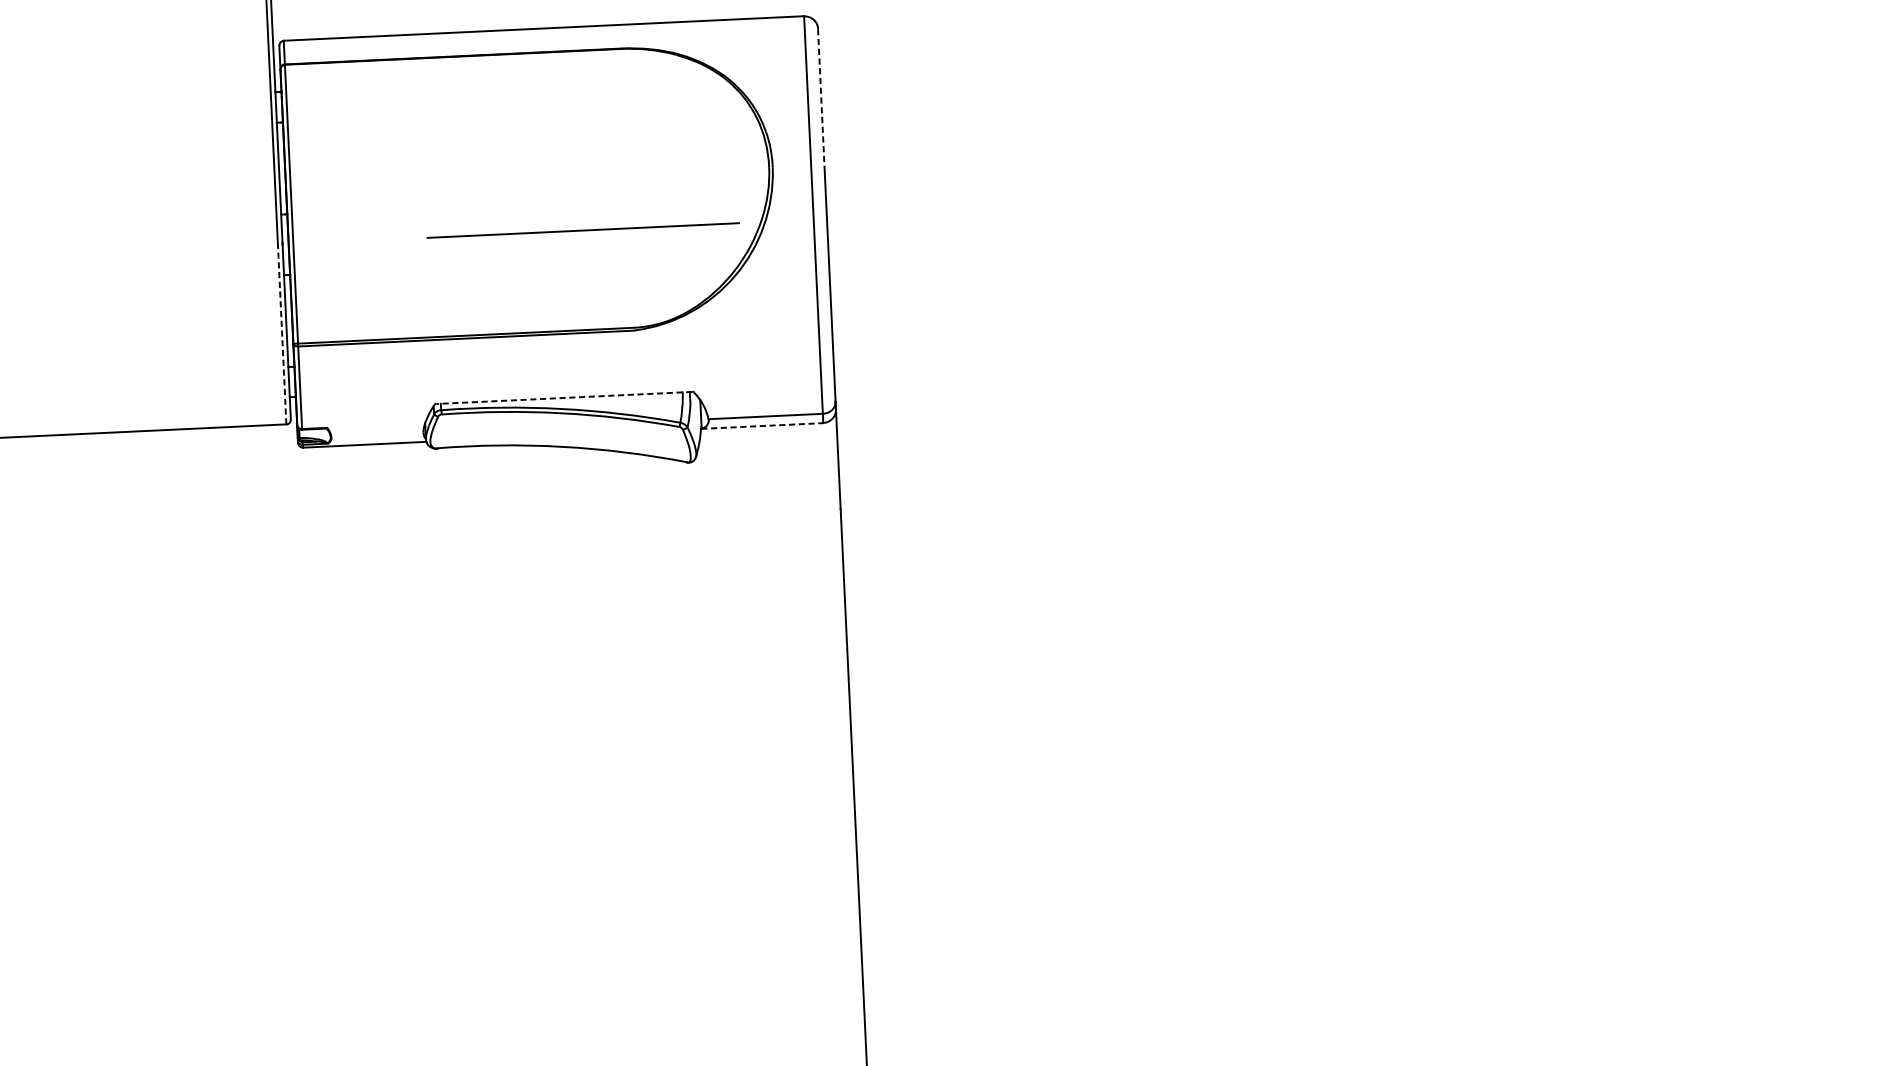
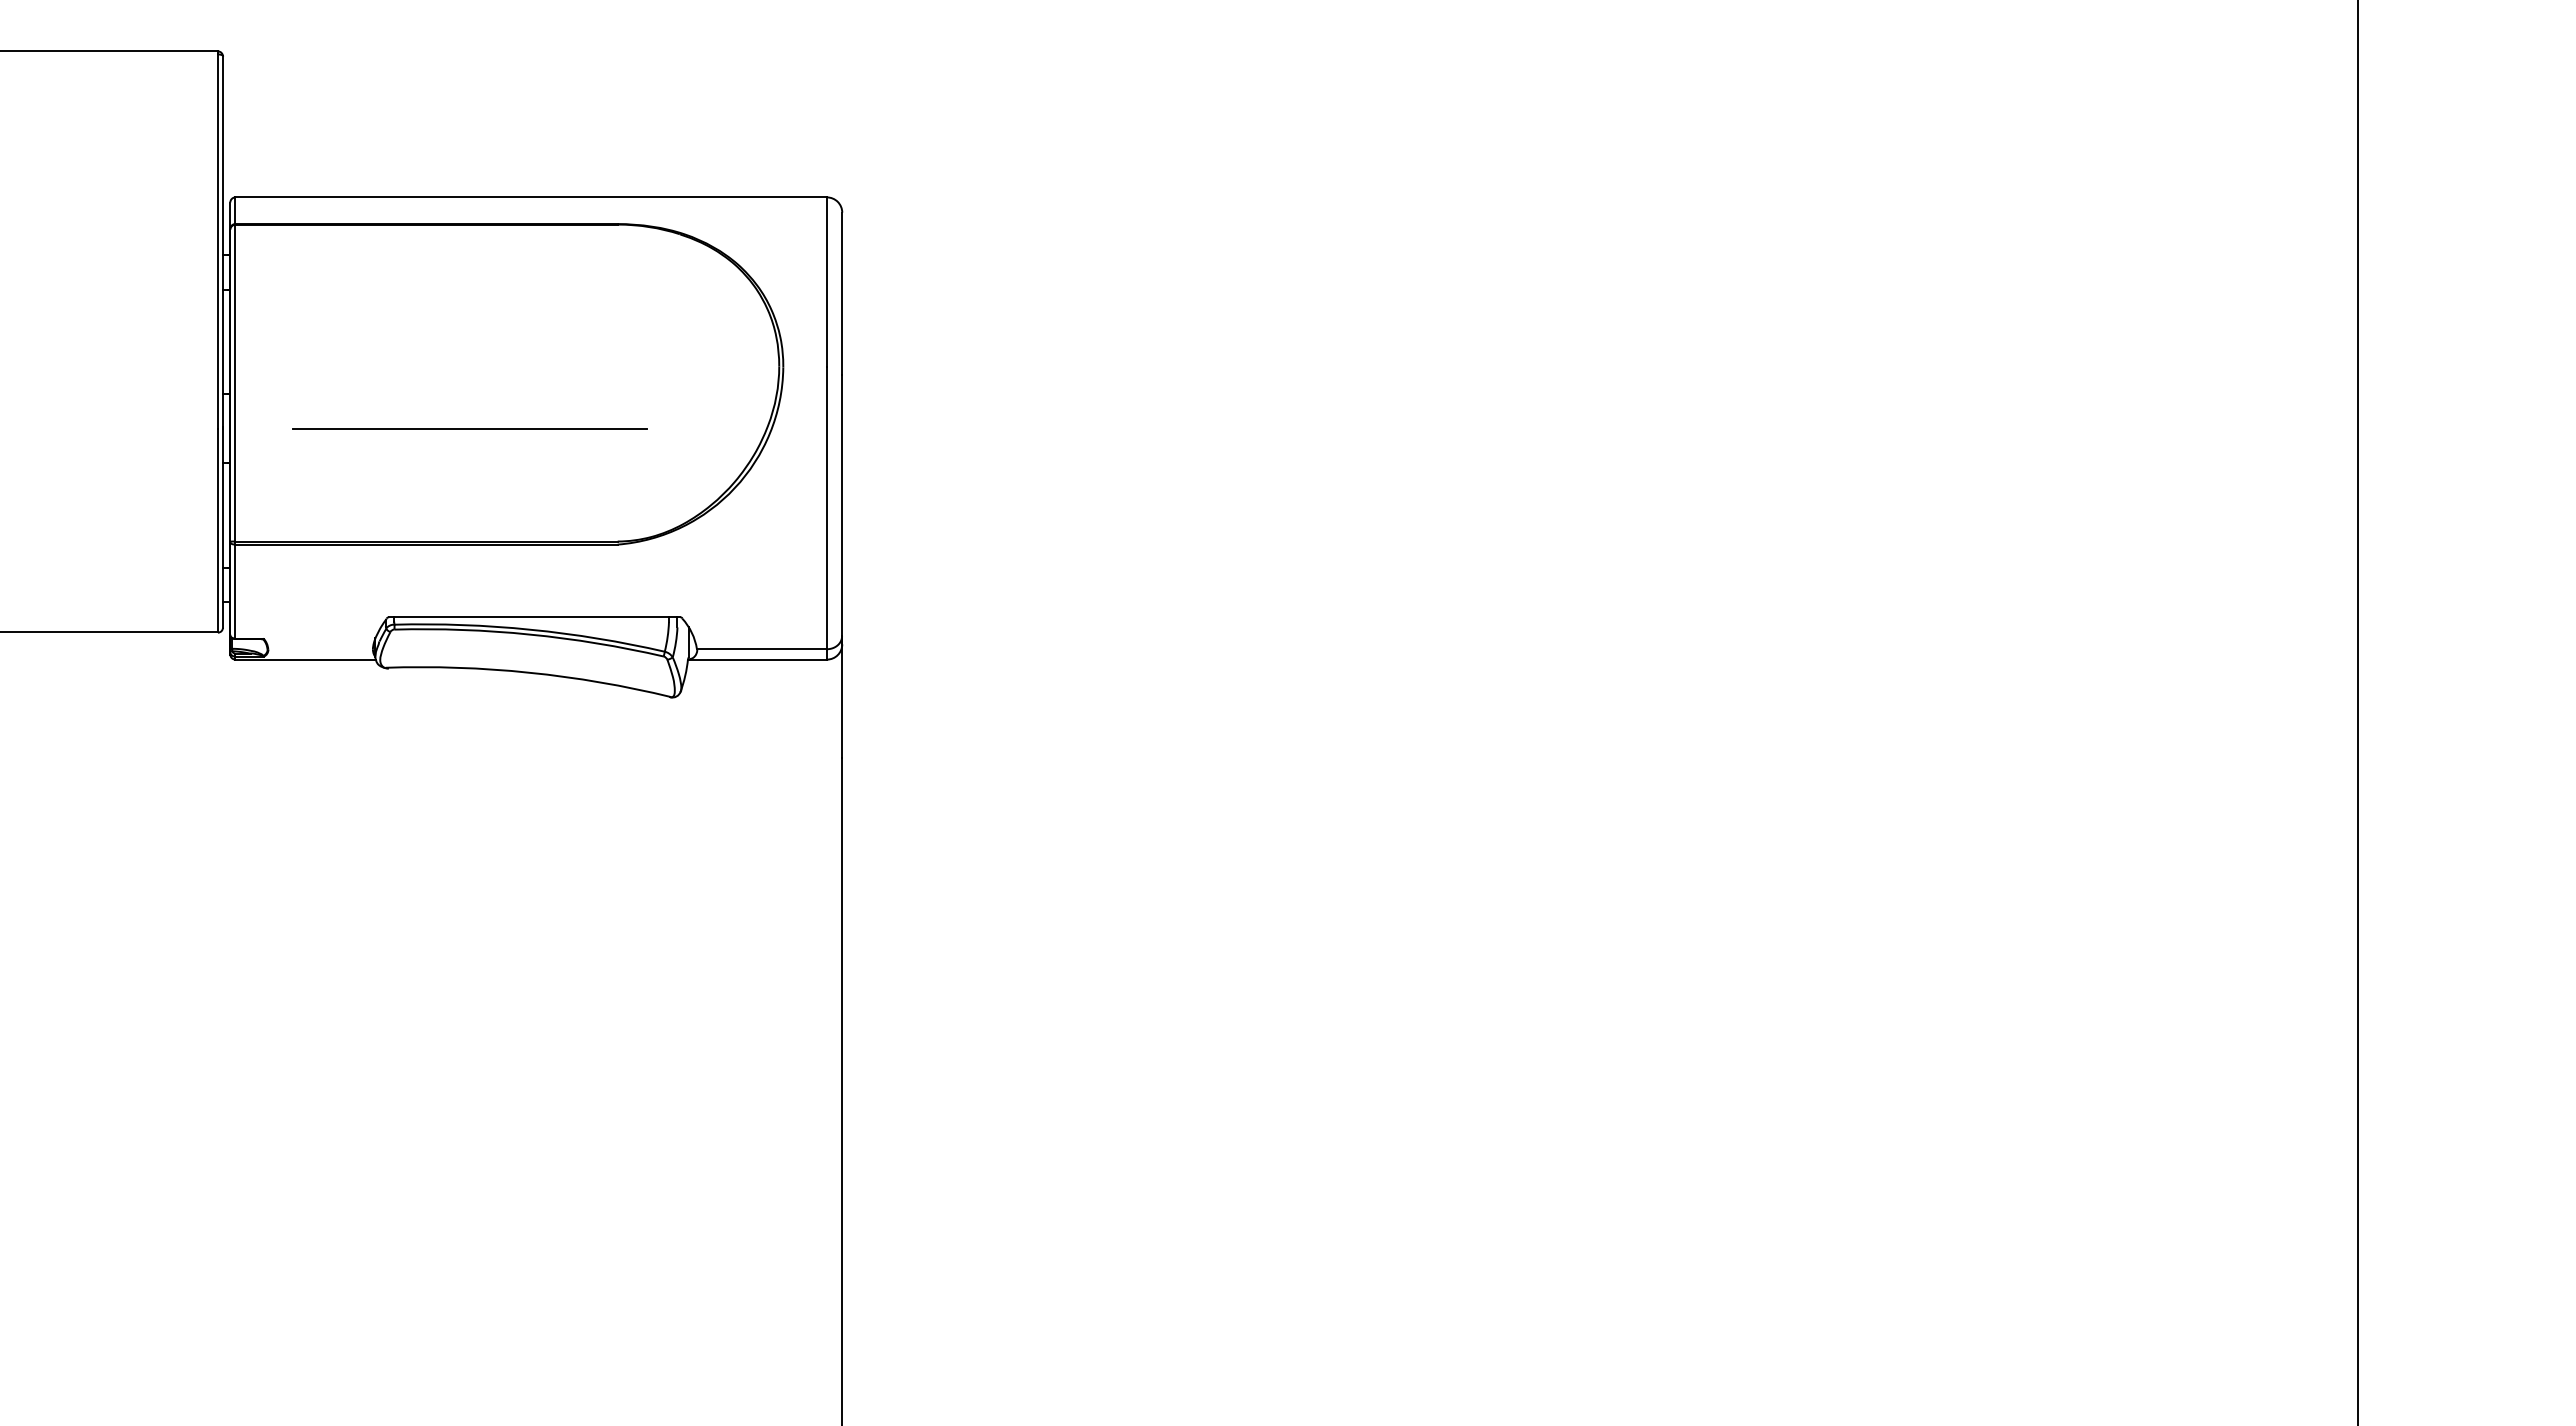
line: (821, 101) -> (842, 294), dashed -> solid
line: (582, 230) -> (469, 428), moved
line: (281, 334) -> (217, 530), dashed -> solid
line: (564, 398) -> (534, 617), dashed -> solid
line: (763, 425) -> (758, 659), dashed -> solid

